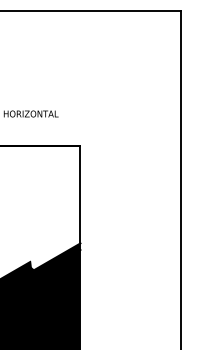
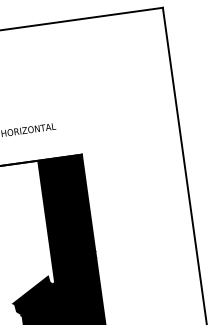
fill: (57, 207) -> (67, 219), added

